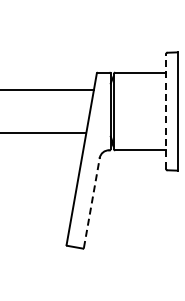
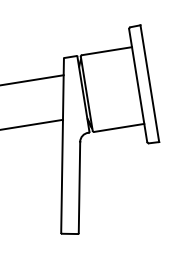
line: (165, 111) -> (137, 85), dashed -> solid
line: (91, 202) -> (79, 187), dashed -> solid

